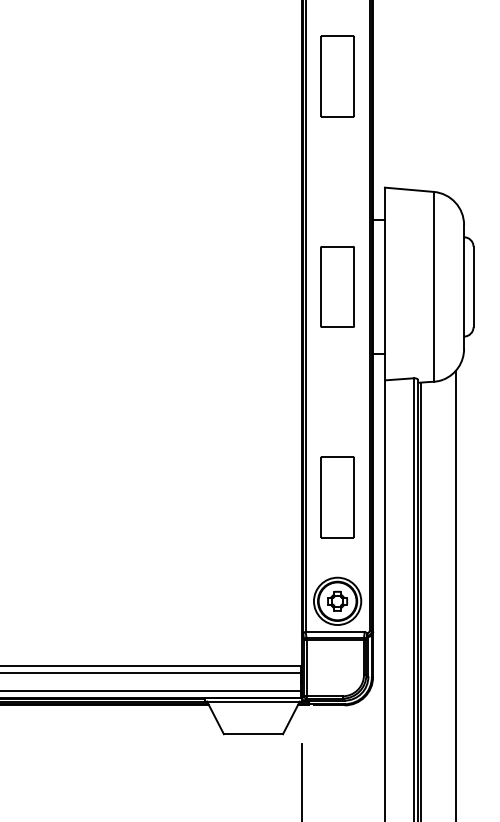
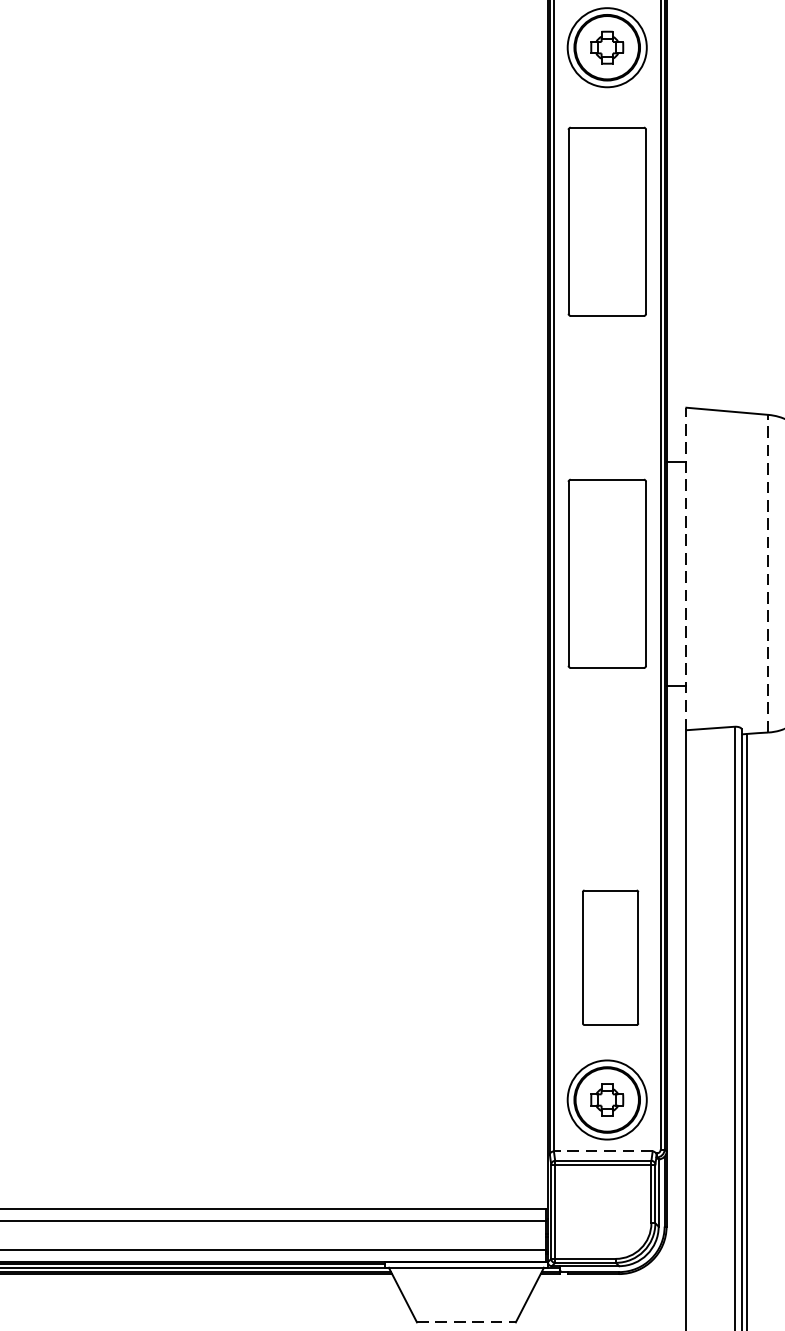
part: (337, 76) -> (607, 221), size x1.4
line: (384, 283) -> (685, 568), solid -> dashed
part: (337, 286) -> (607, 573), size x1.4
line: (433, 286) -> (767, 573), solid -> dashed
part: (337, 497) -> (610, 958), moved
line: (335, 632) -> (603, 1152), solid -> dashed
line: (253, 734) -> (466, 1322), solid -> dashed

